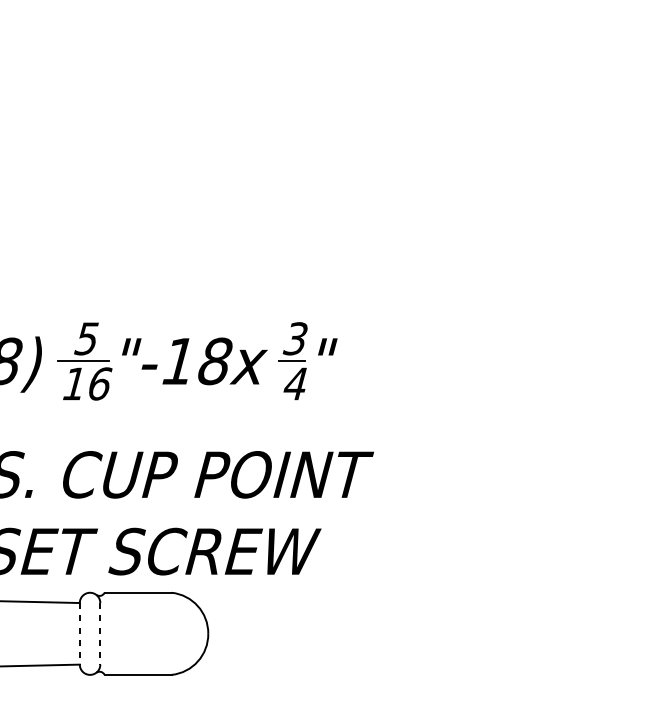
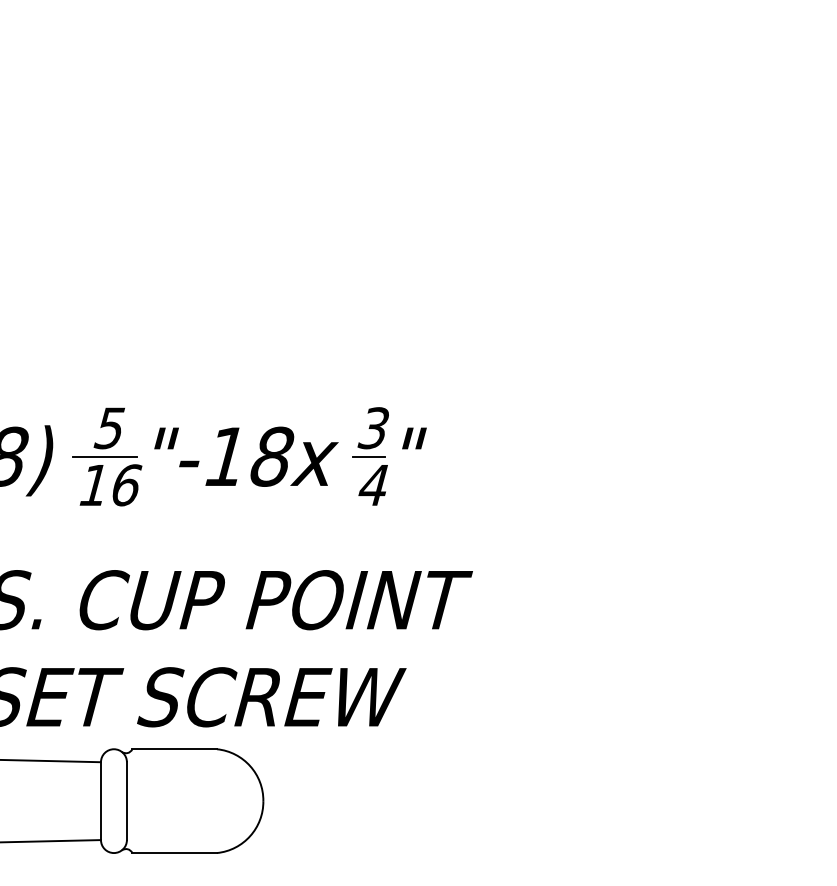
line: (79, 634) -> (100, 801), dashed -> solid
line: (99, 634) -> (126, 801), dashed -> solid

